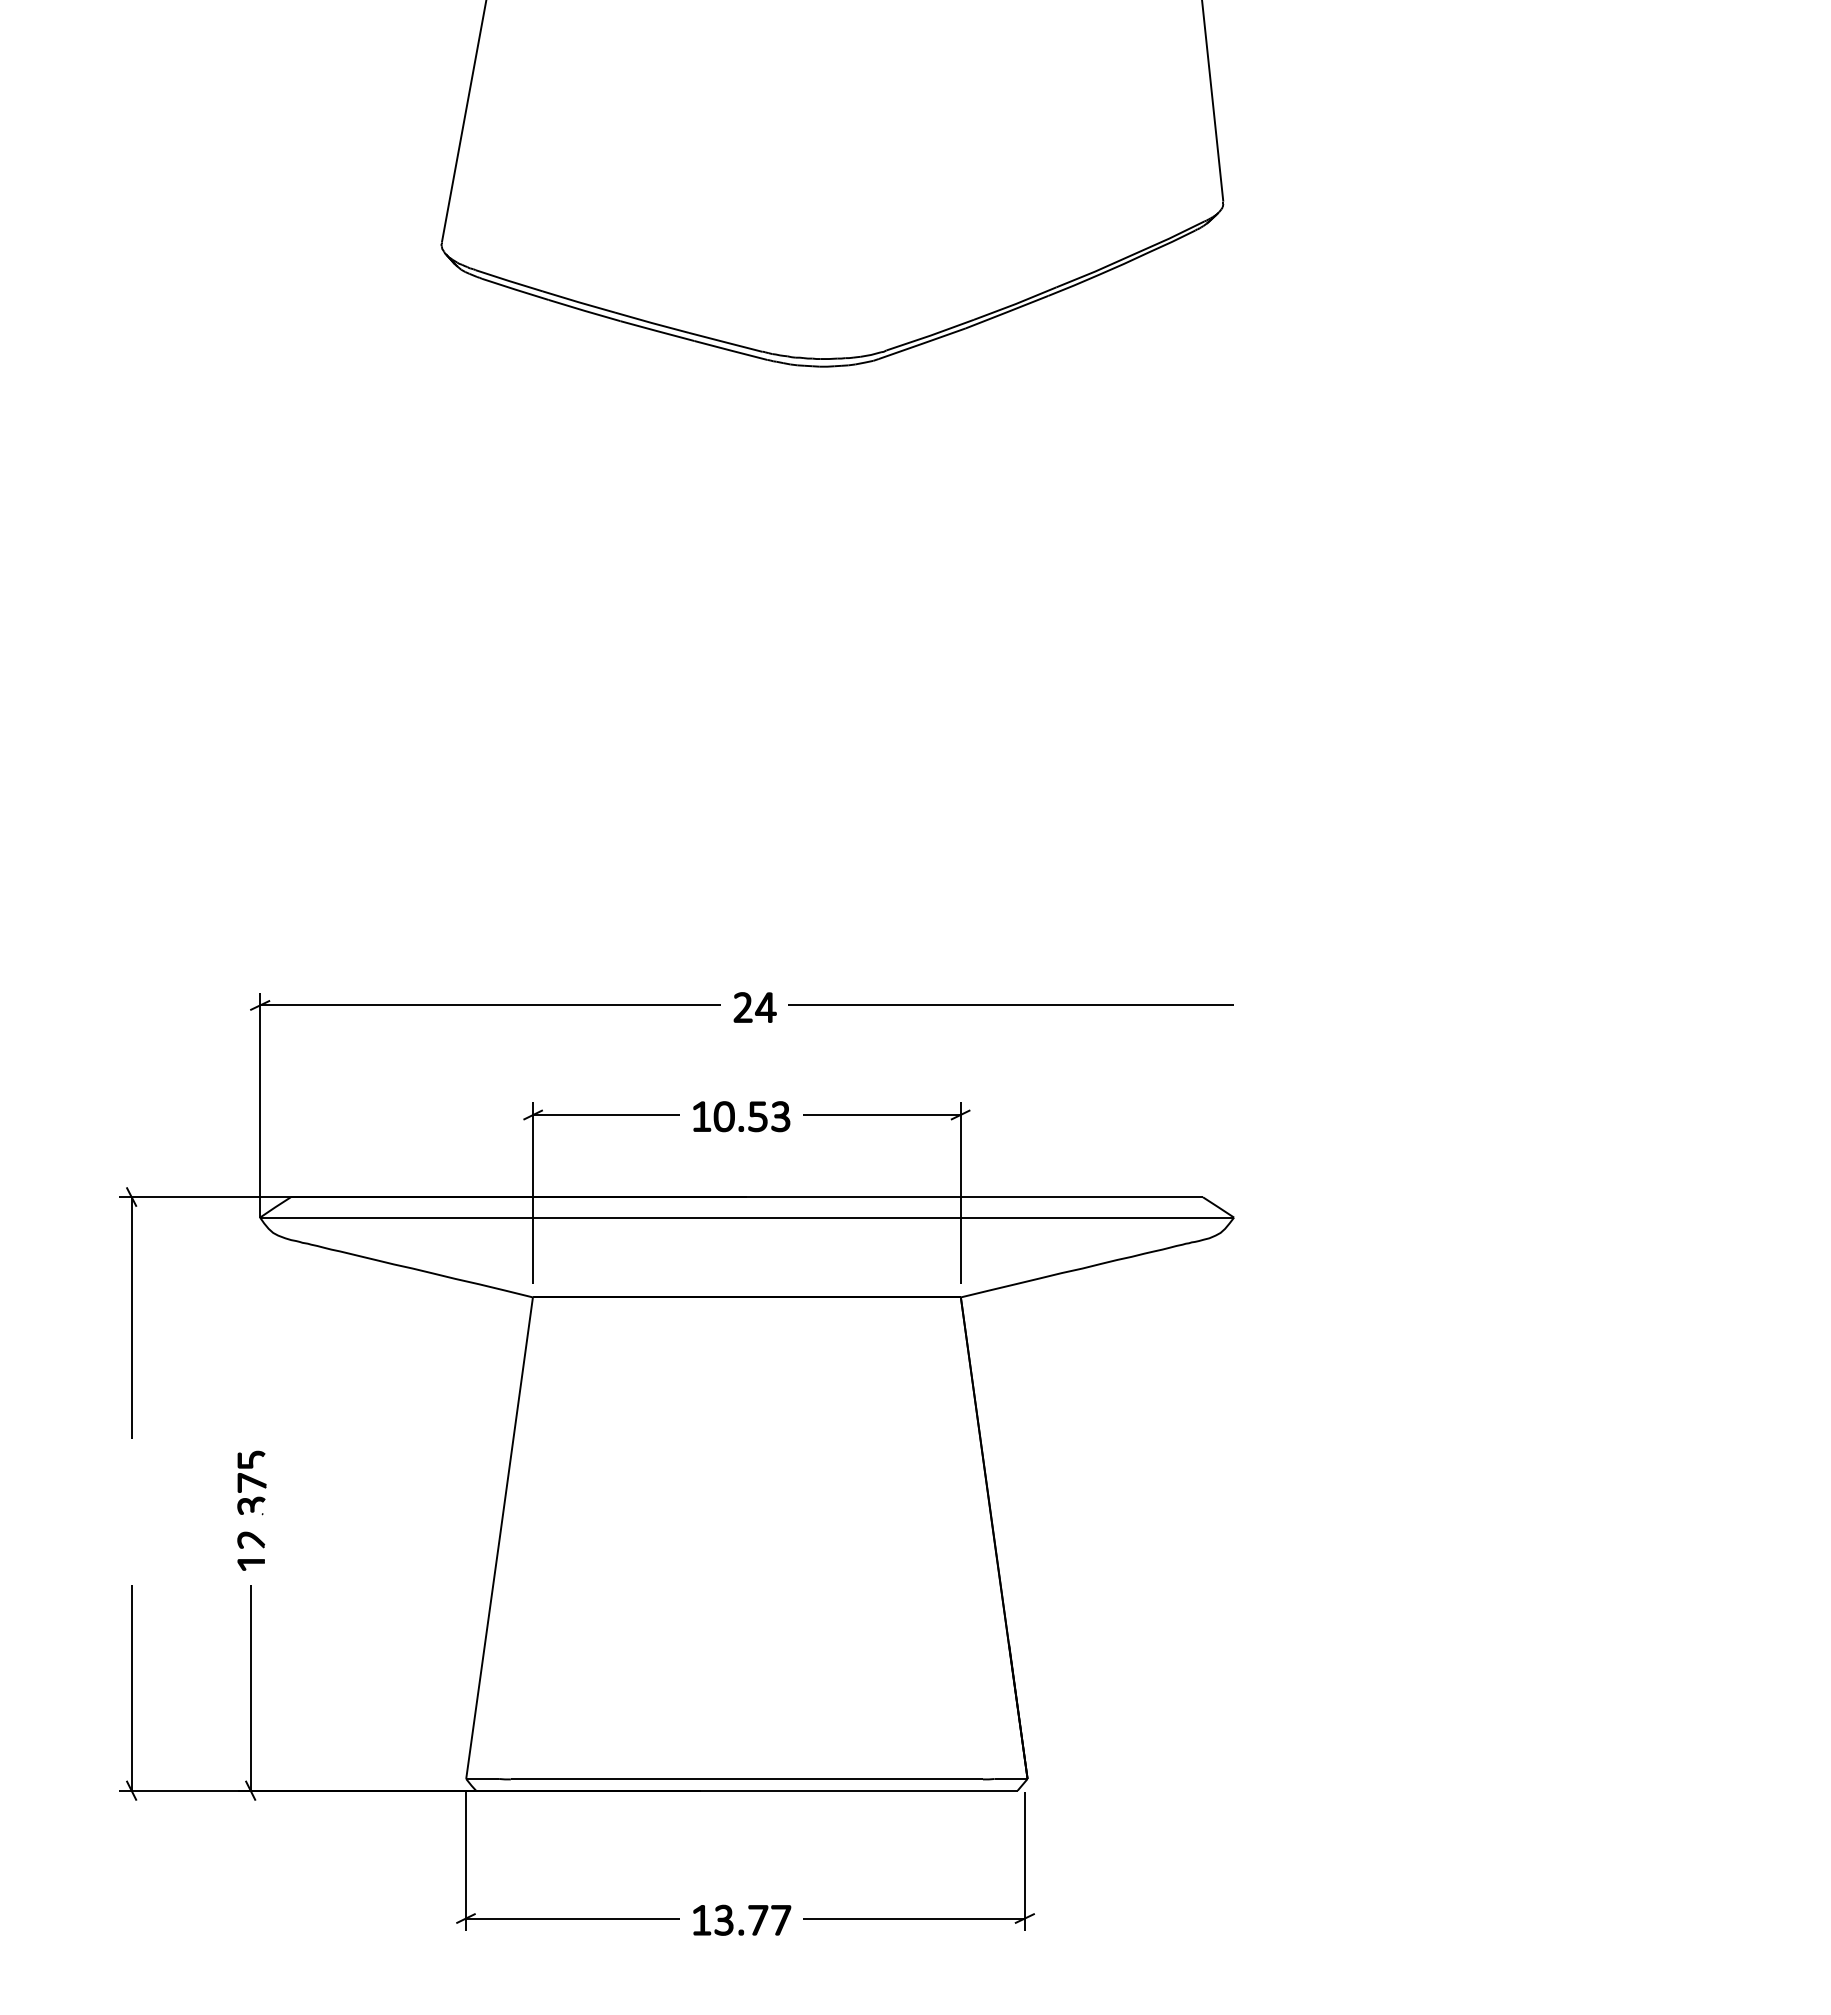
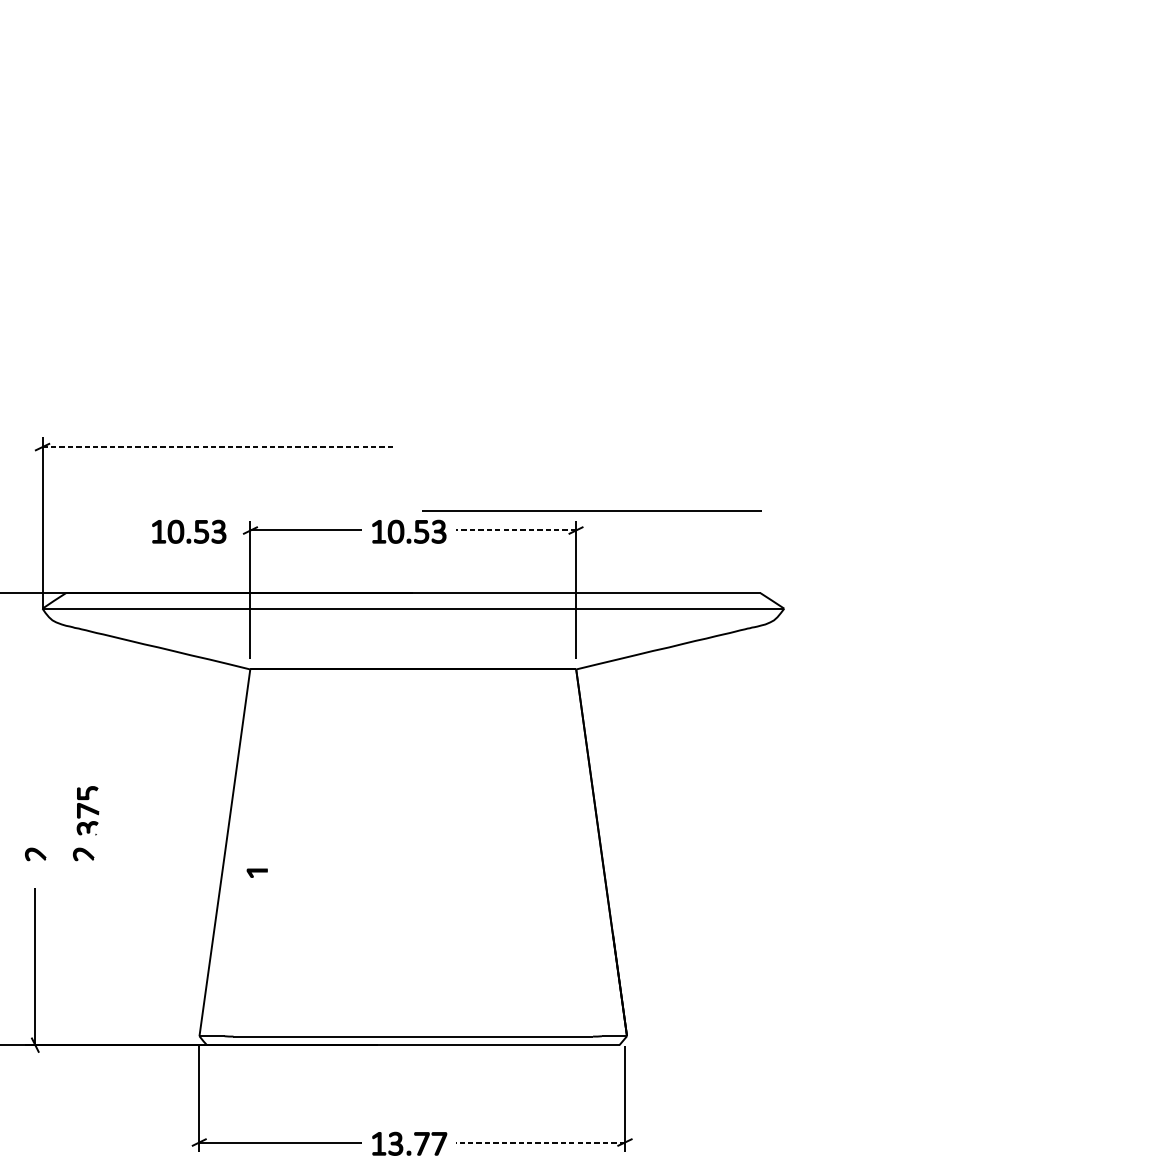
line: (1010, 1004) -> (591, 510), moved
line: (490, 1005) -> (217, 447), solid -> dashed
part: (754, 1007) -> (419, 448), removed
line: (881, 1114) -> (515, 530), solid -> dashed
part: (445, 1116) -> (183, 531), added
part: (251, 1482) -> (87, 810), moved
part: (314, 1539) -> (83, 853), added
part: (250, 1564) -> (256, 872), moved
line: (913, 1918) -> (540, 1142), solid -> dashed

